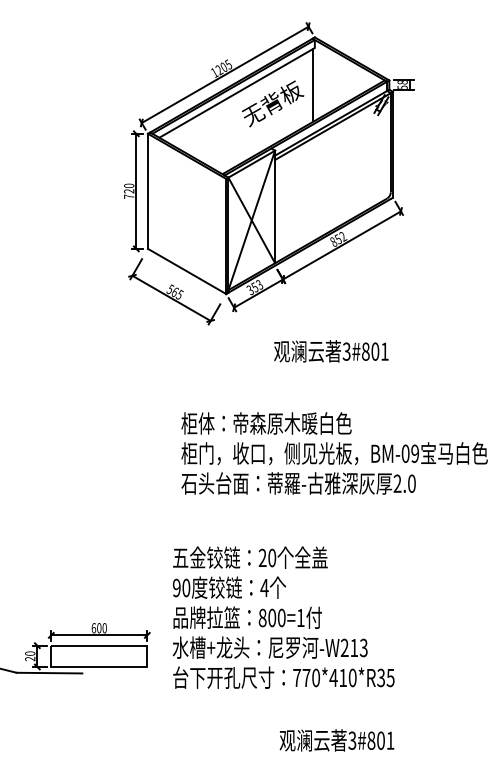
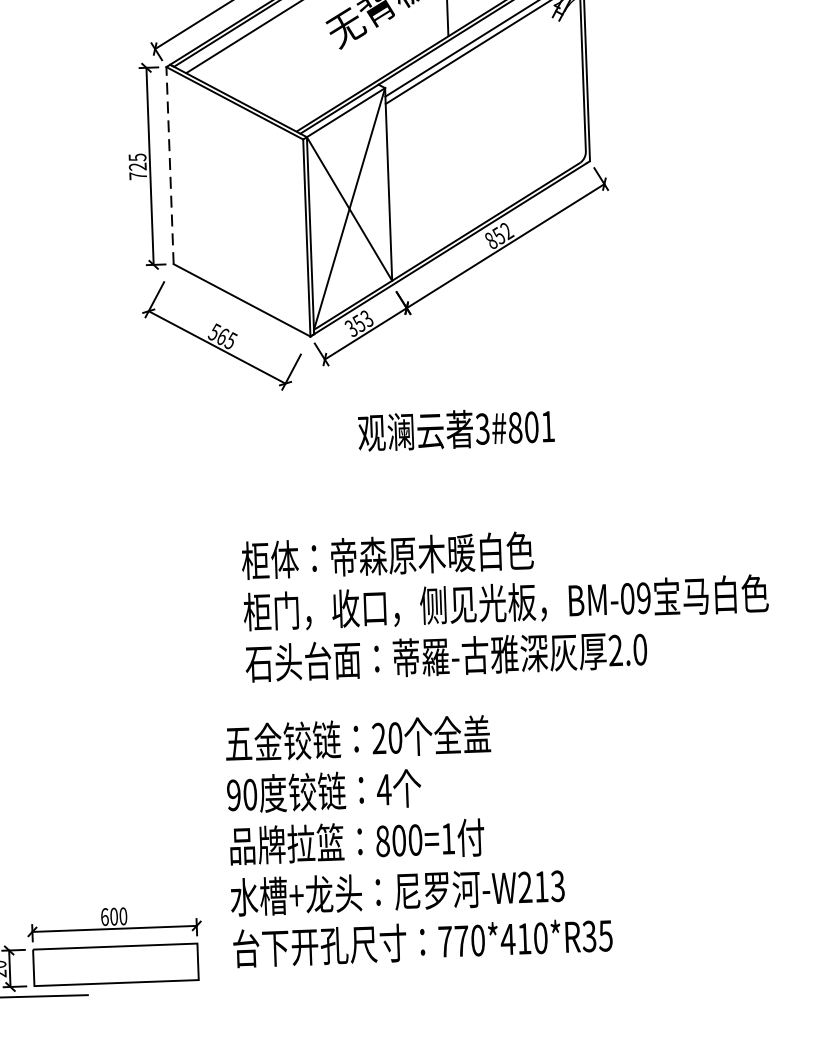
text: (129, 185) -> (138, 156), 720 -> 725
line: (148, 191) -> (170, 165), solid -> dashed
text: (331, 351) -> (456, 429), moved
text: (283, 617) -> (418, 839), moved

